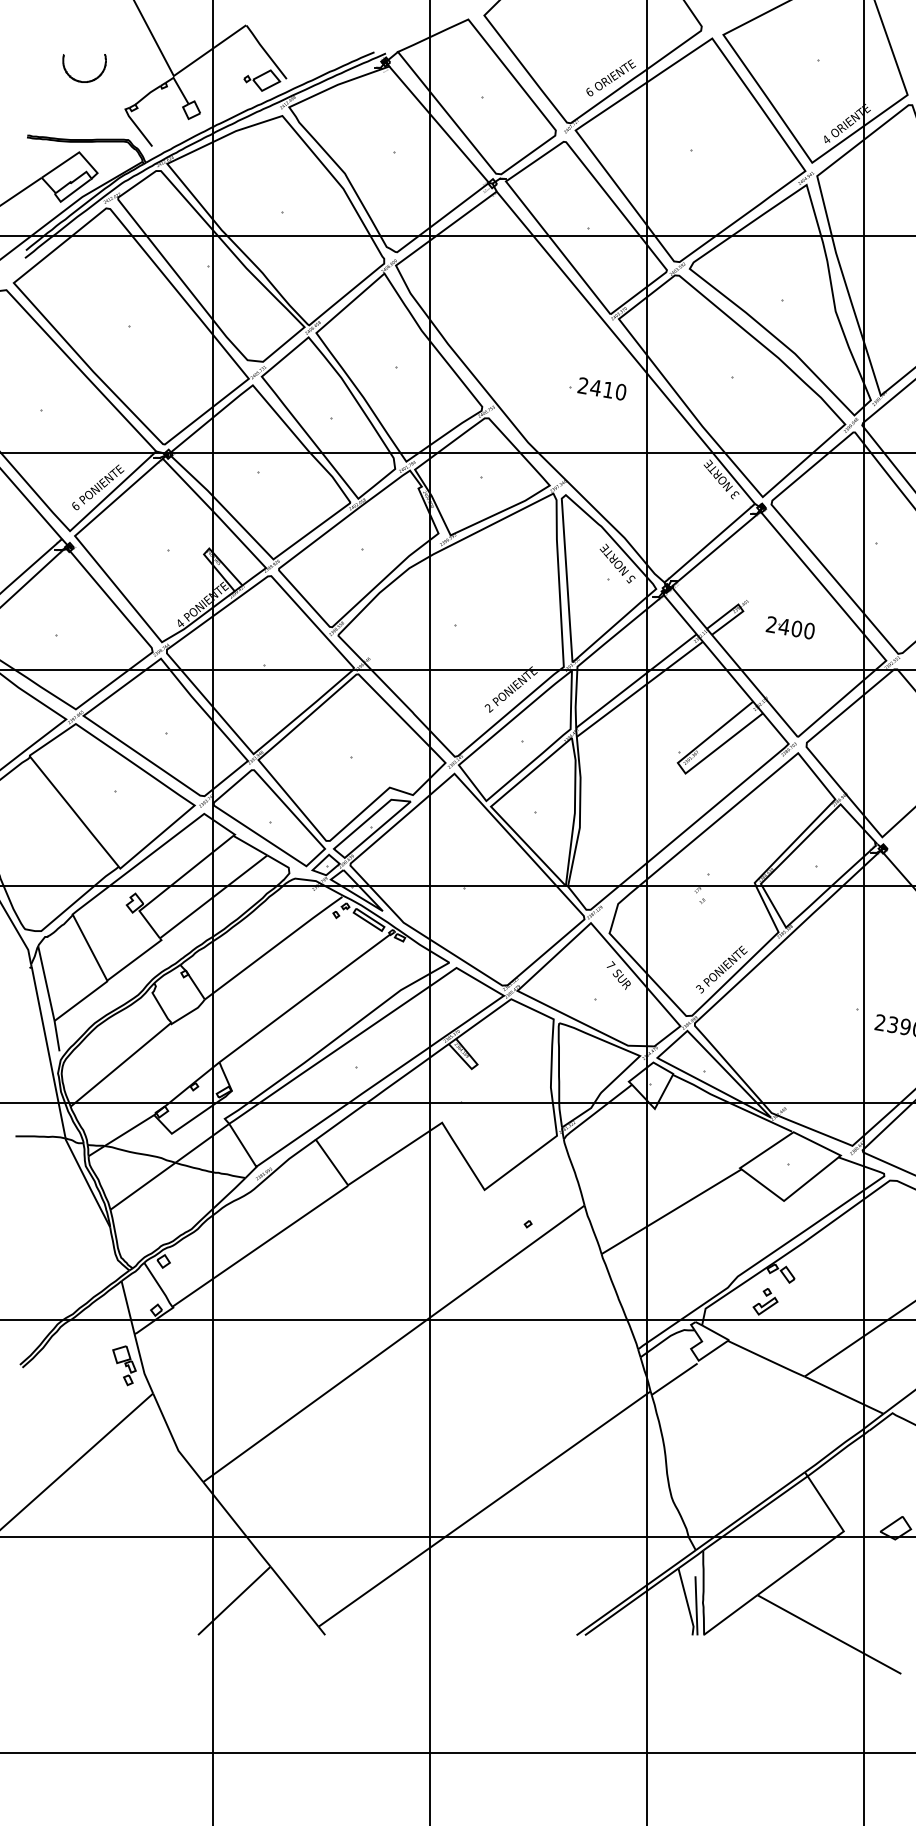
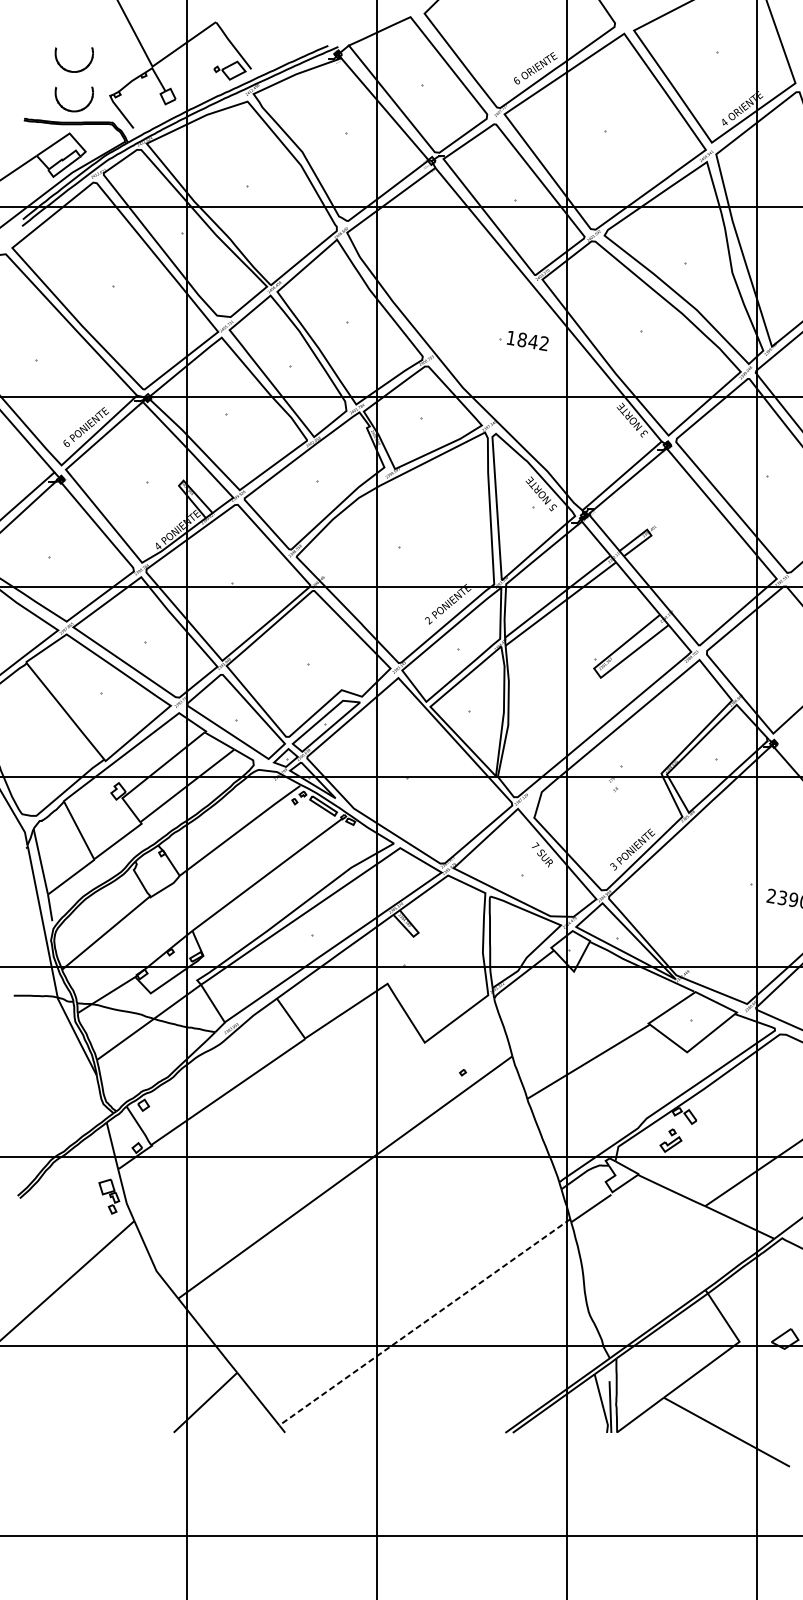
part: (87, 125) -> (76, 109), added
text: (601, 388) -> (527, 340), 2410 -> 1842
part: (789, 627) -> (691, 549), removed
line: (484, 1509) -> (424, 1322), solid -> dashed

